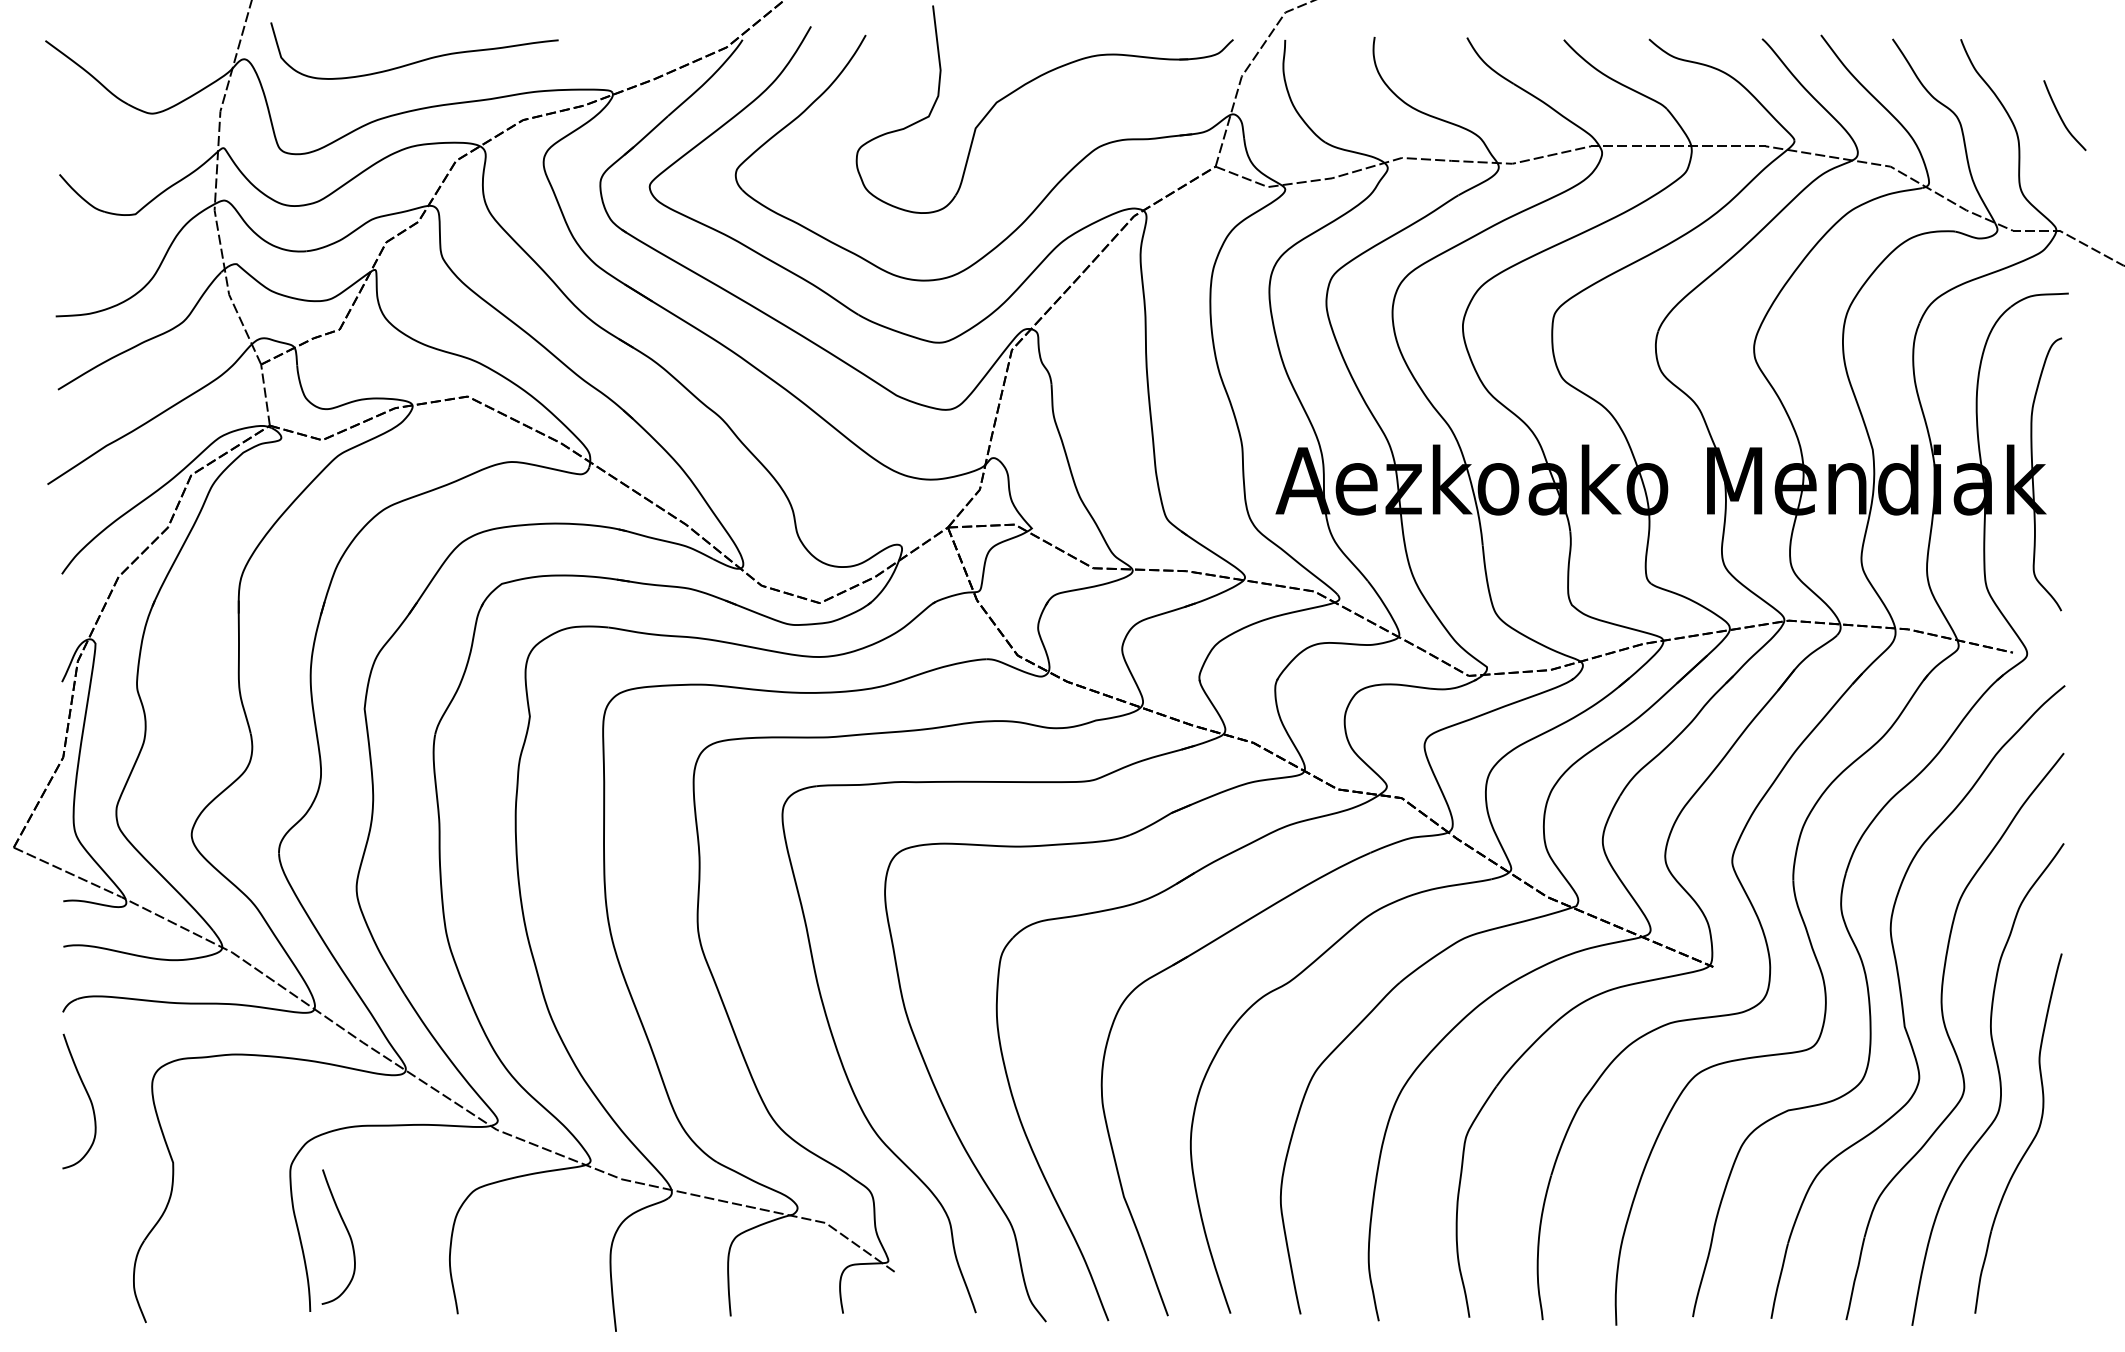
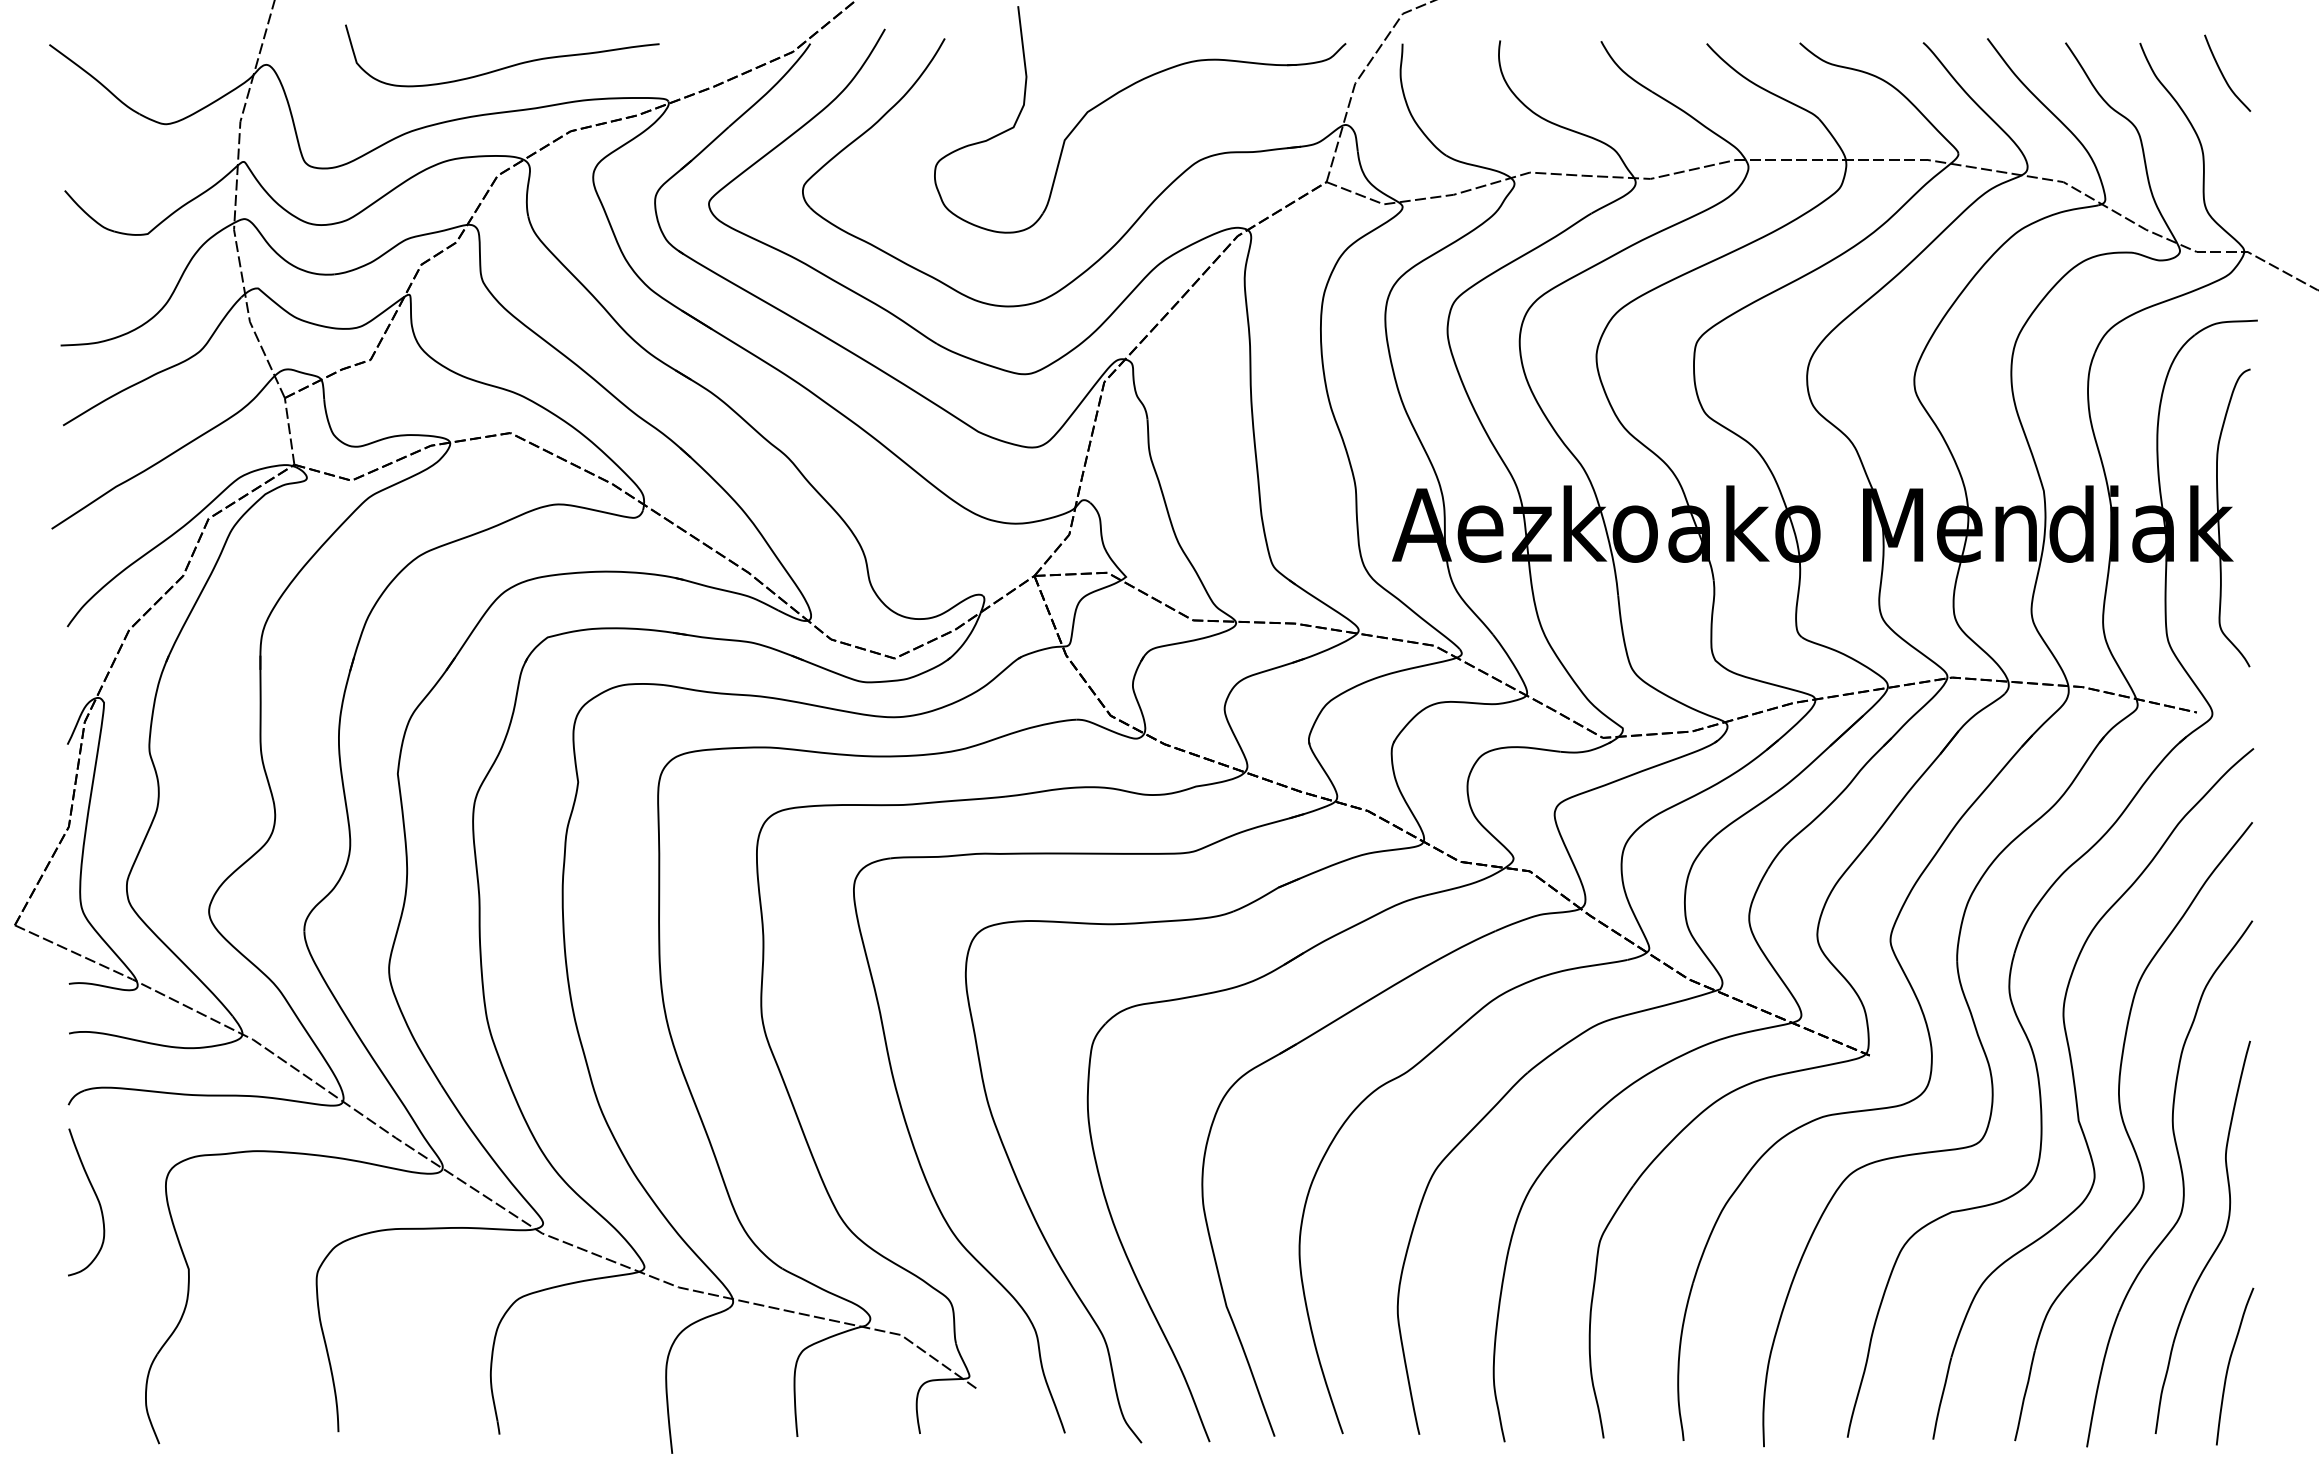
curve: (418, 60) -> (506, 66), moved
curve: (2061, 116) -> (2223, 74), moved
curve: (347, 1233) -> (379, 1346), removed
curve: (2042, 1251) -> (2229, 1366), added

